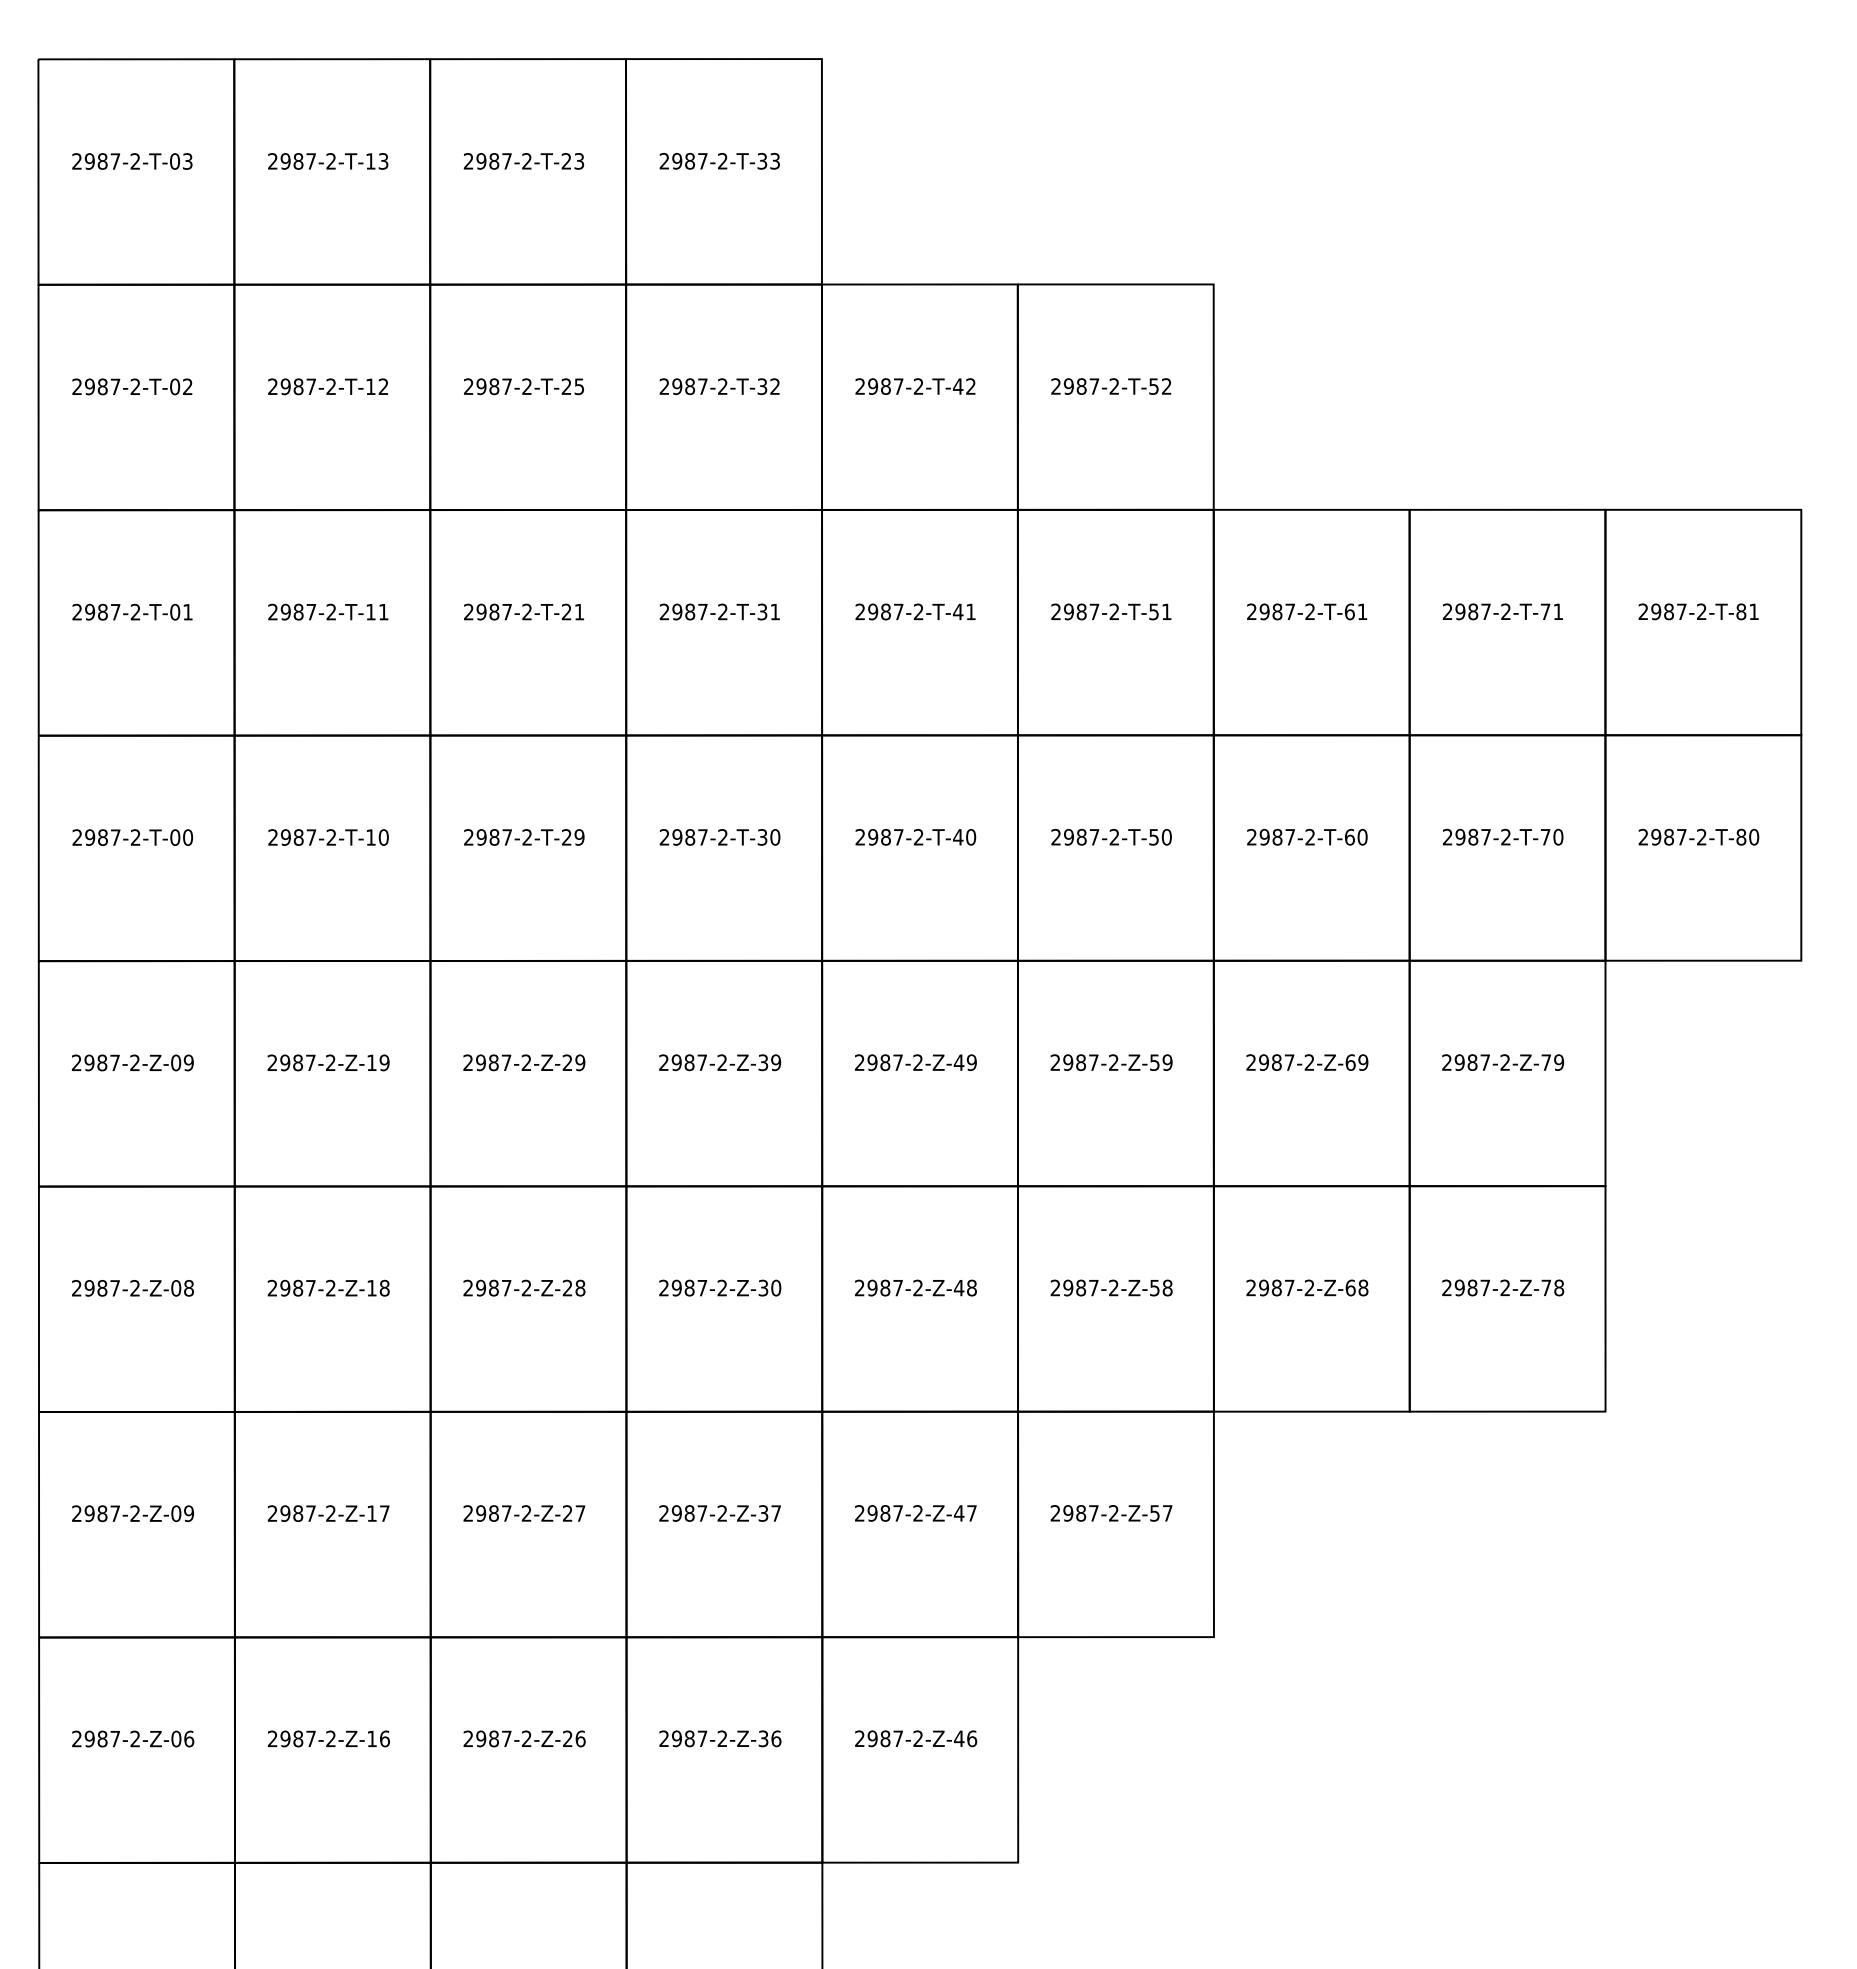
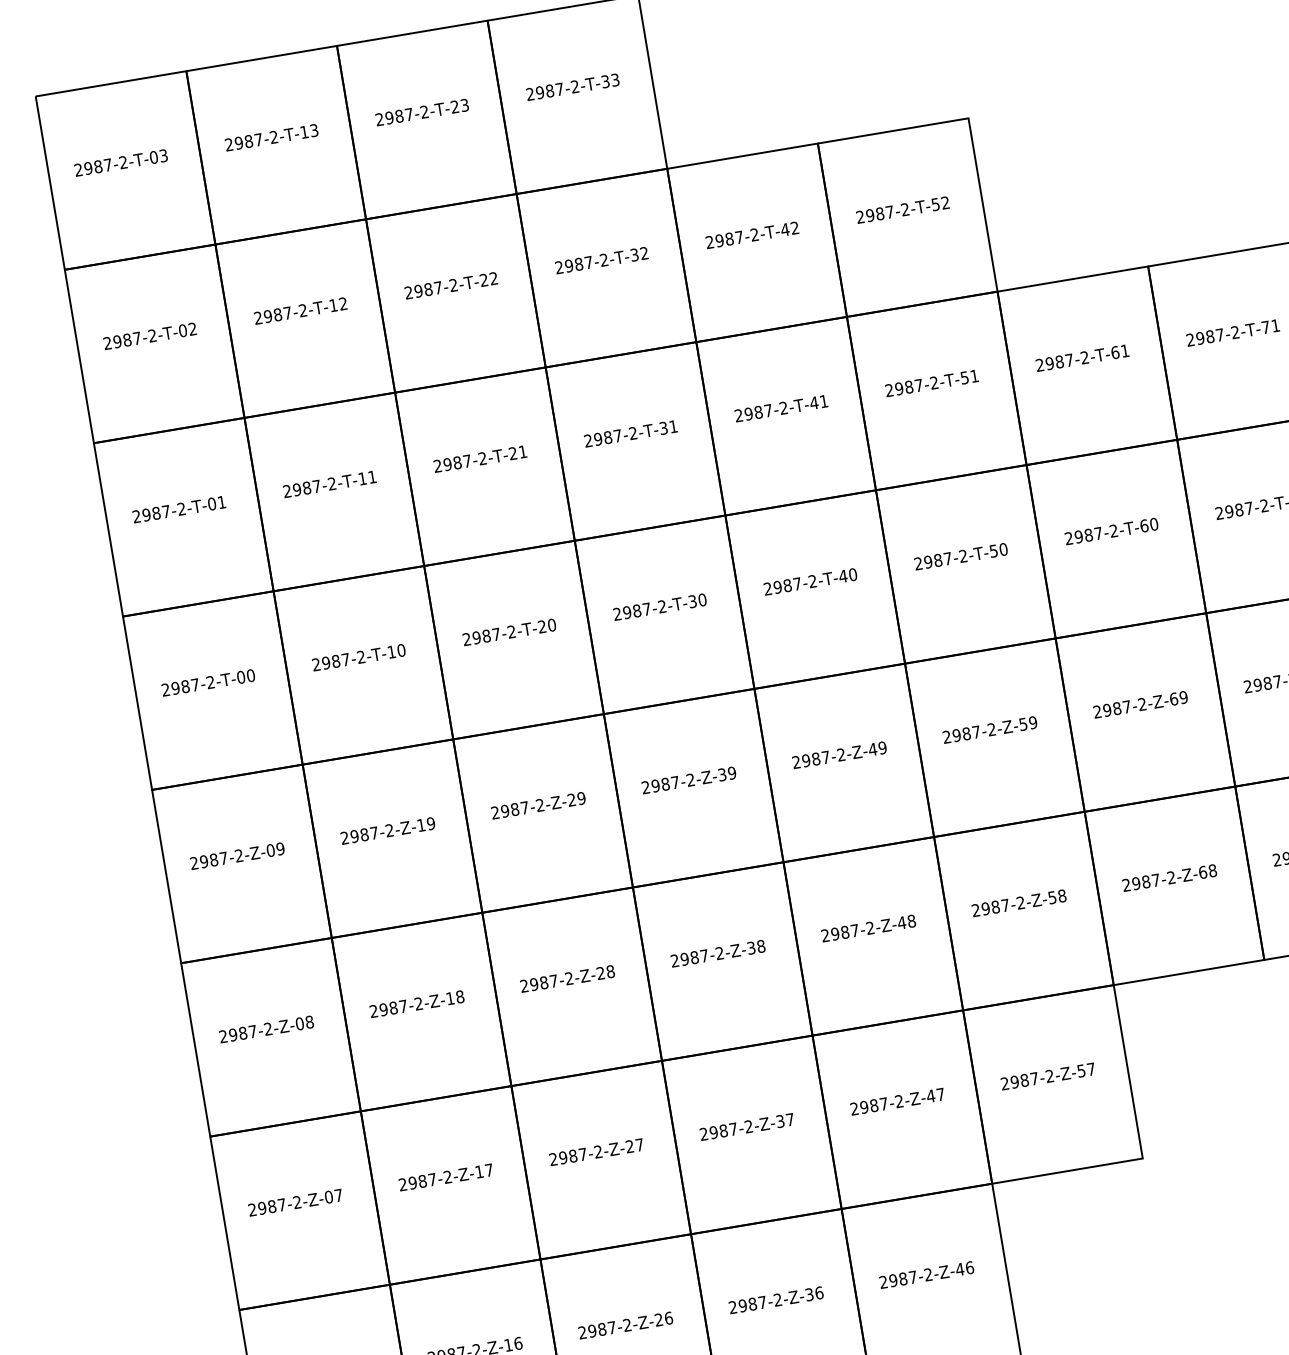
text: (578, 386) -> (493, 278), 2987-2-T-25 -> 2987-2-T-22
text: (579, 837) -> (551, 625), 2987-2-T-29 -> 2987-2-T-20
text: (776, 1288) -> (761, 946), 2987-2-Z-30 -> 2987-2-Z-38
text: (189, 1513) -> (339, 1195), 2987-2-Z-09 -> 2987-2-Z-07

